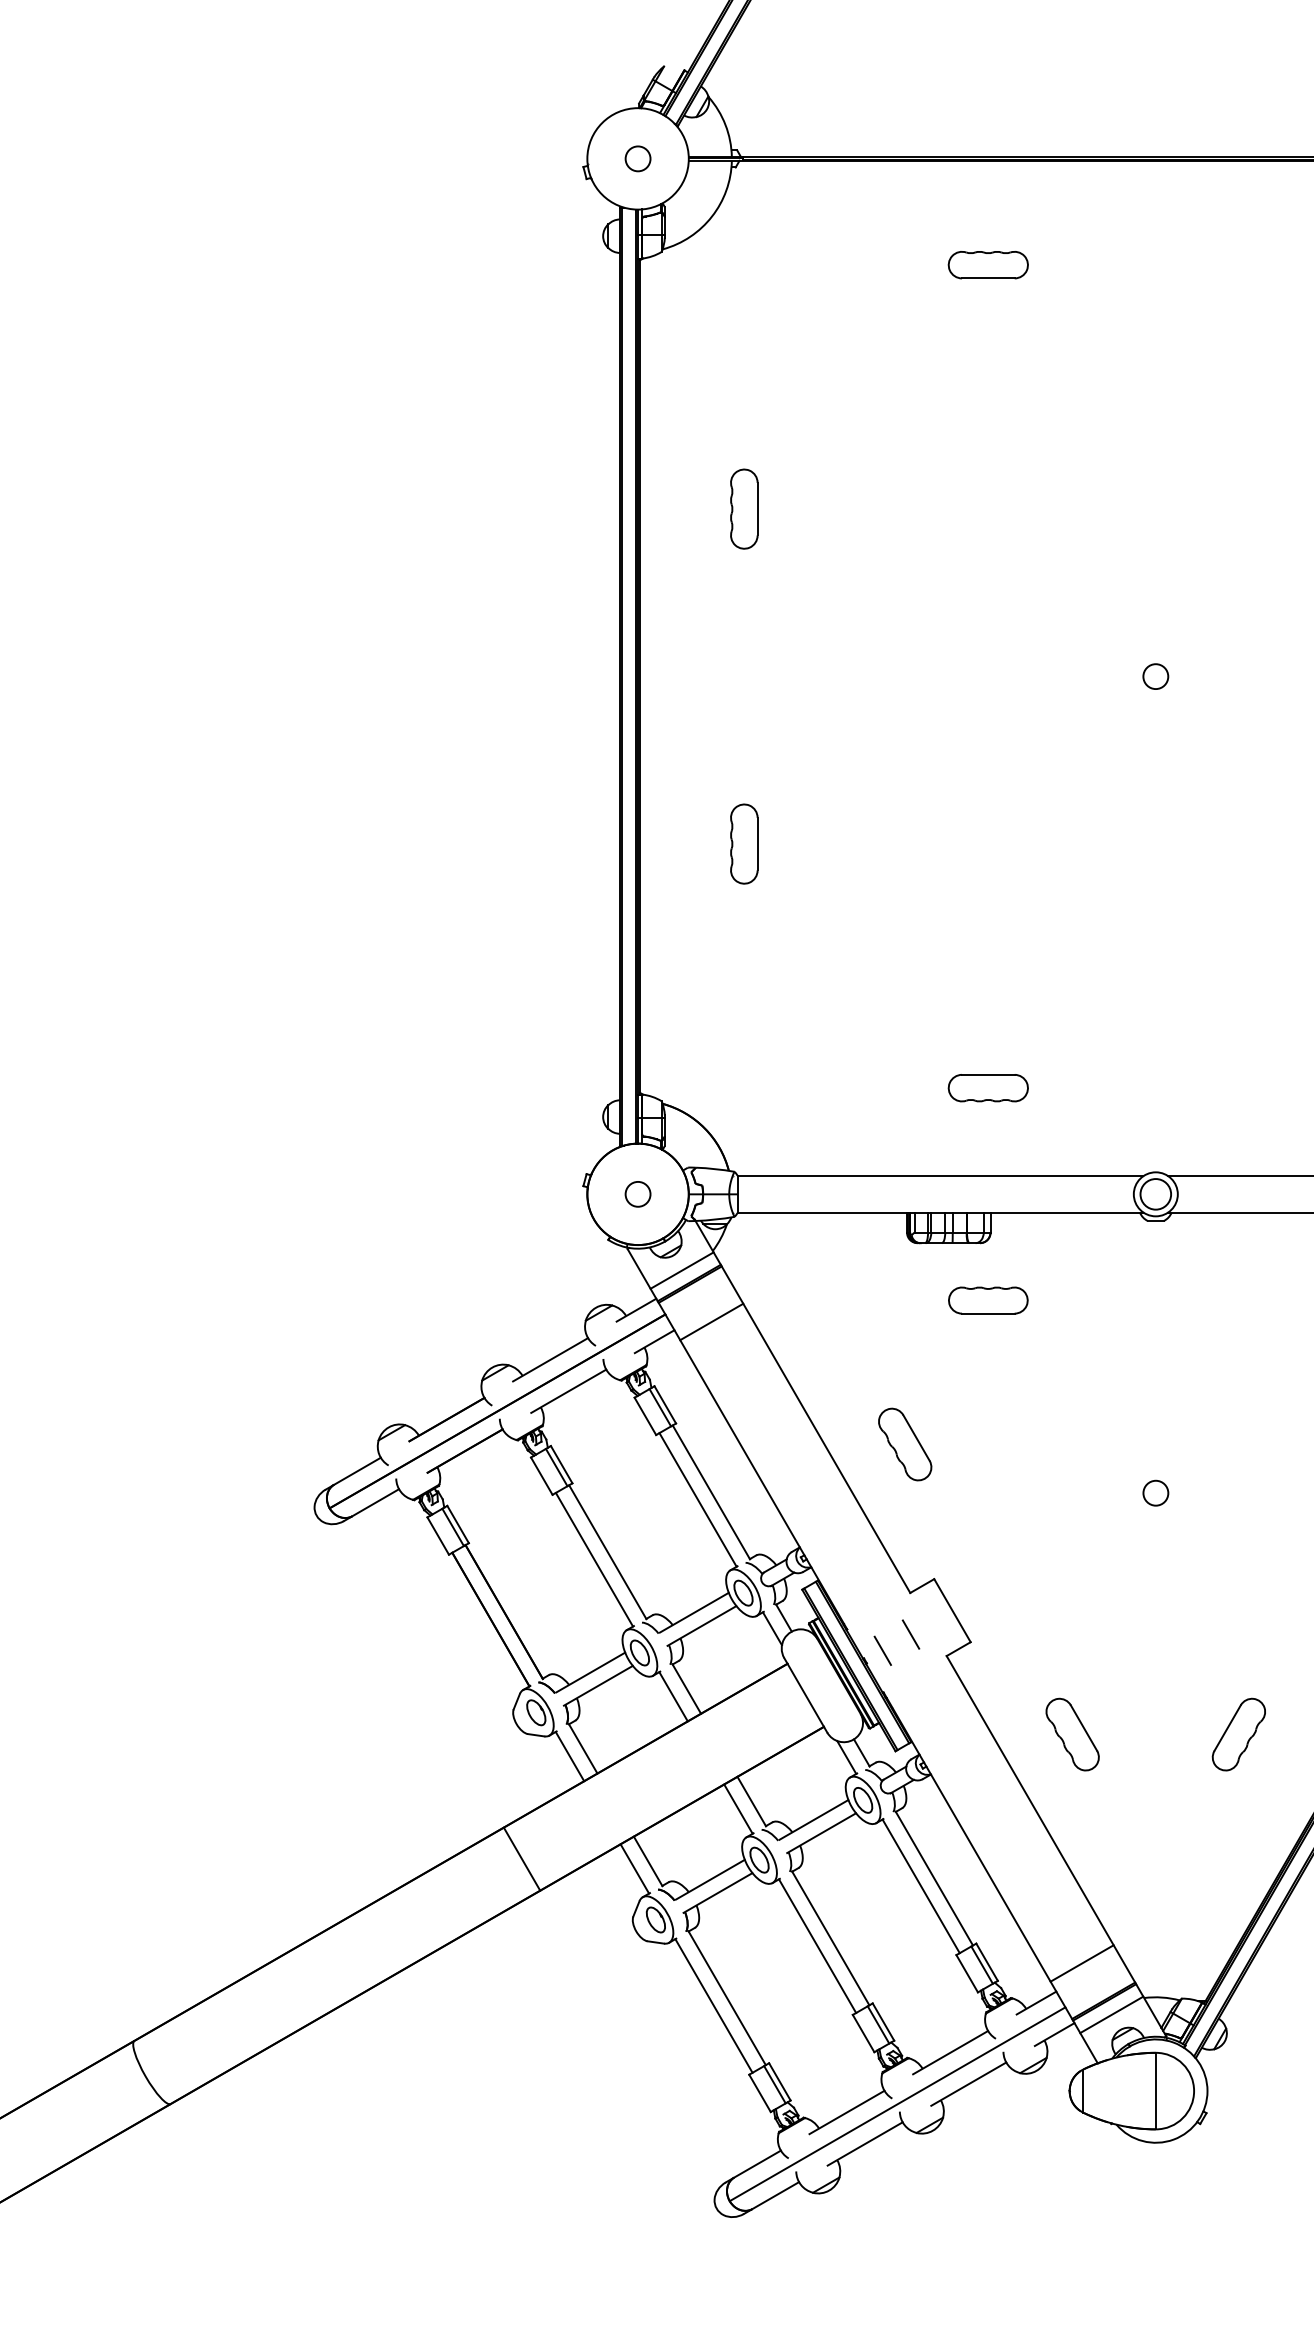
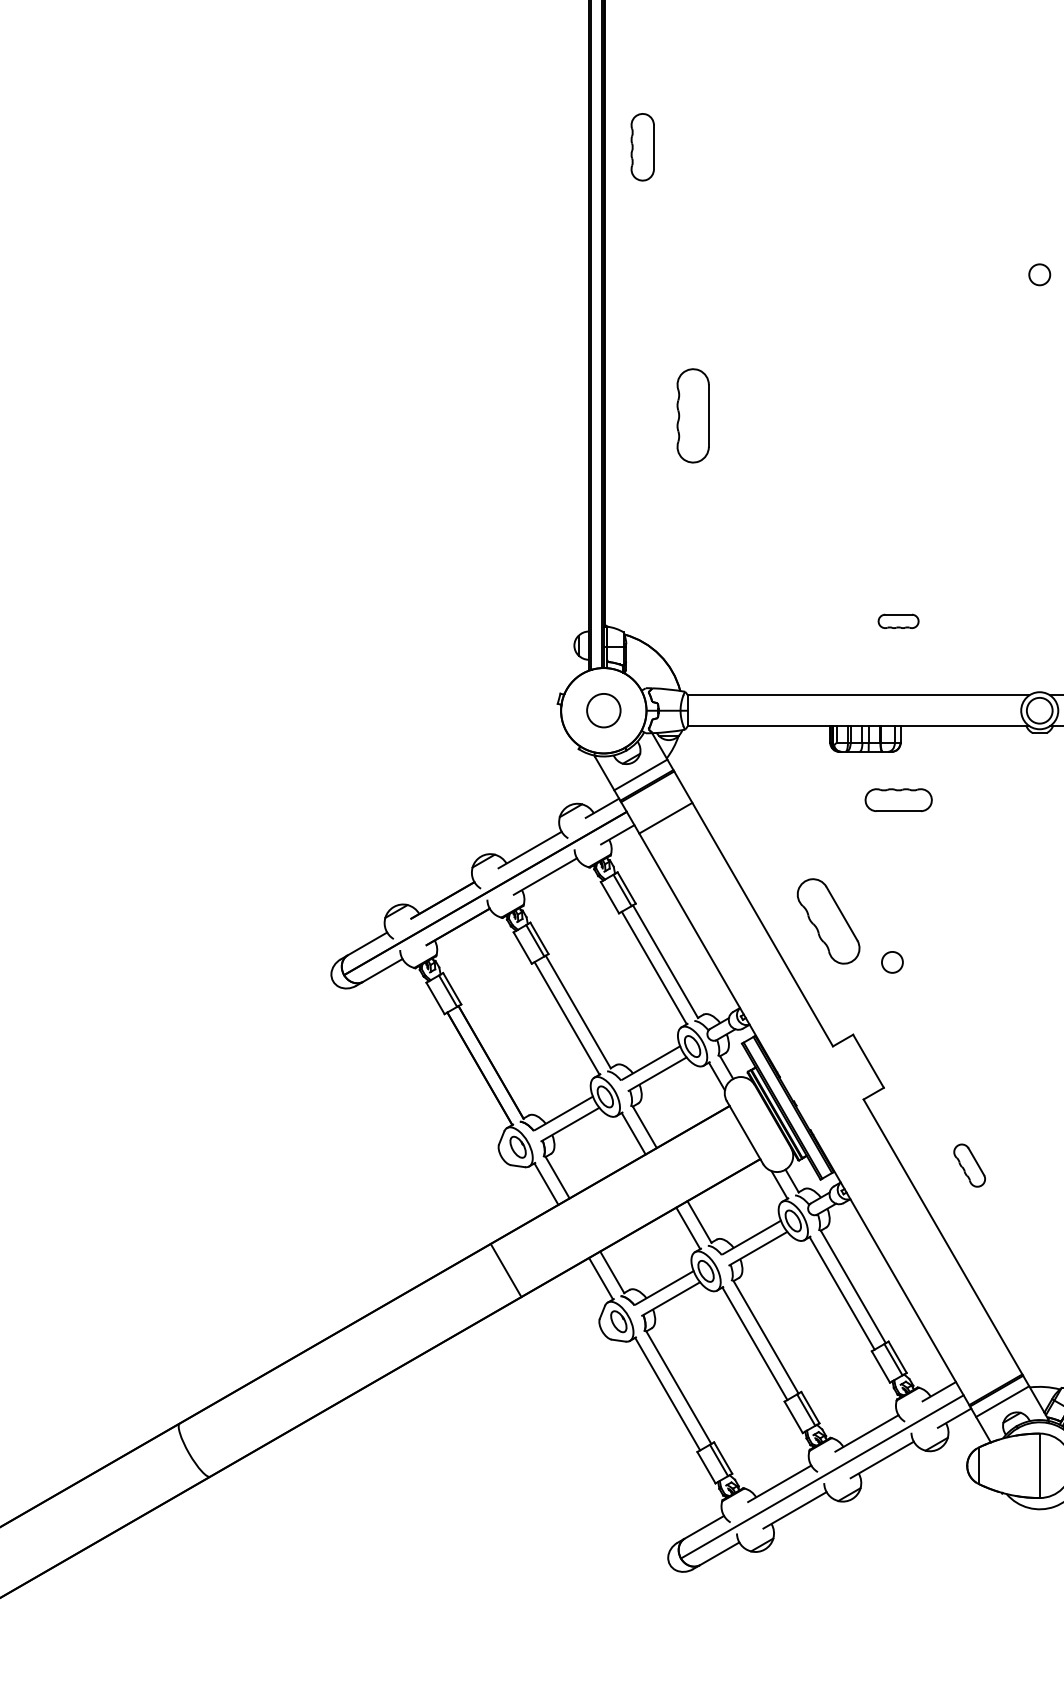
part: (744, 508) -> (642, 146), moved
part: (744, 843) -> (693, 415), size x1.4
part: (987, 1088) -> (898, 621), size x0.6
circle: (637, 1194) -> (603, 710), size x1.6
part: (905, 1444) -> (828, 921), size x1.4
circle: (1155, 1492) -> (892, 961), moved
line: (910, 1634) -> (833, 1081), removed
line: (882, 1650) -> (809, 1094), removed
part: (1072, 1734) -> (969, 1165), size x0.7
line: (1081, 1963) -> (977, 1358), removed

